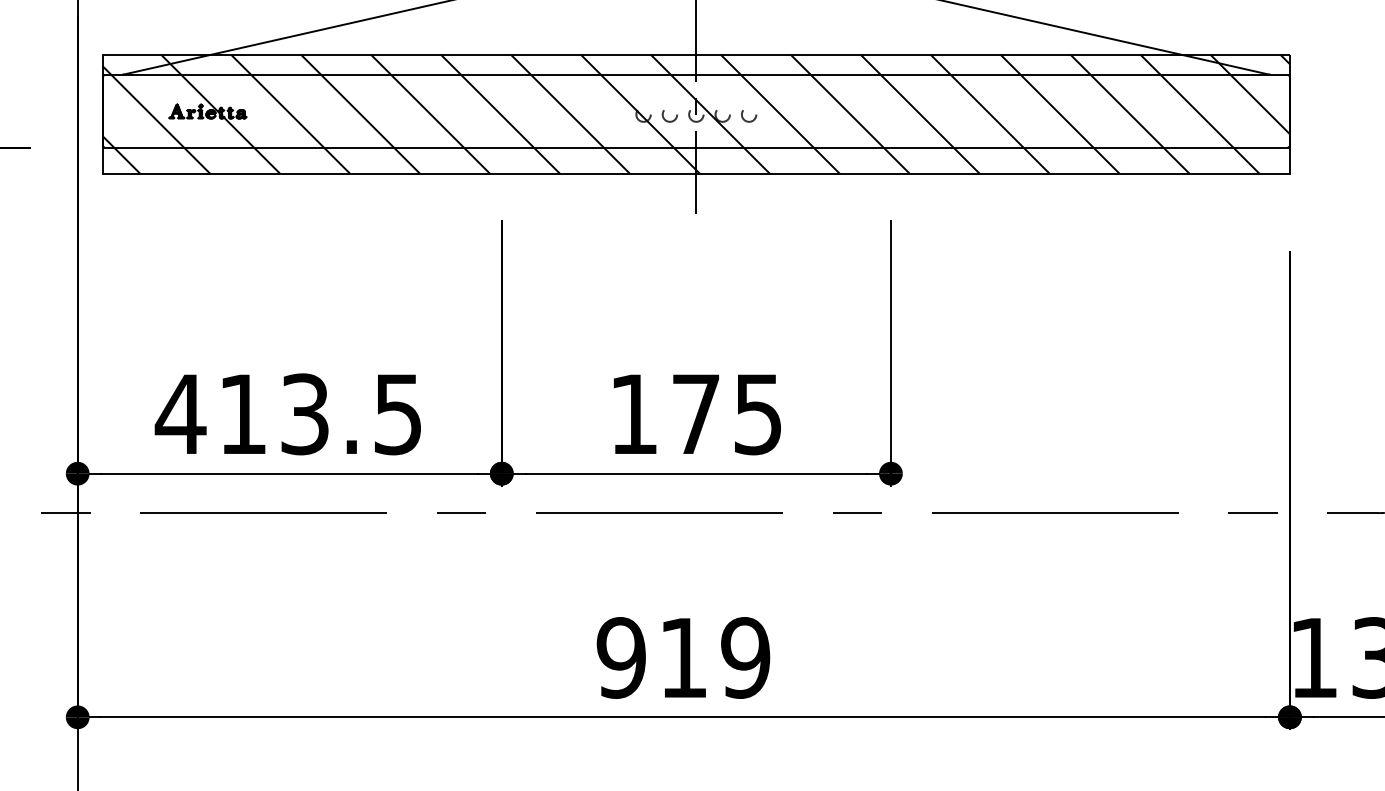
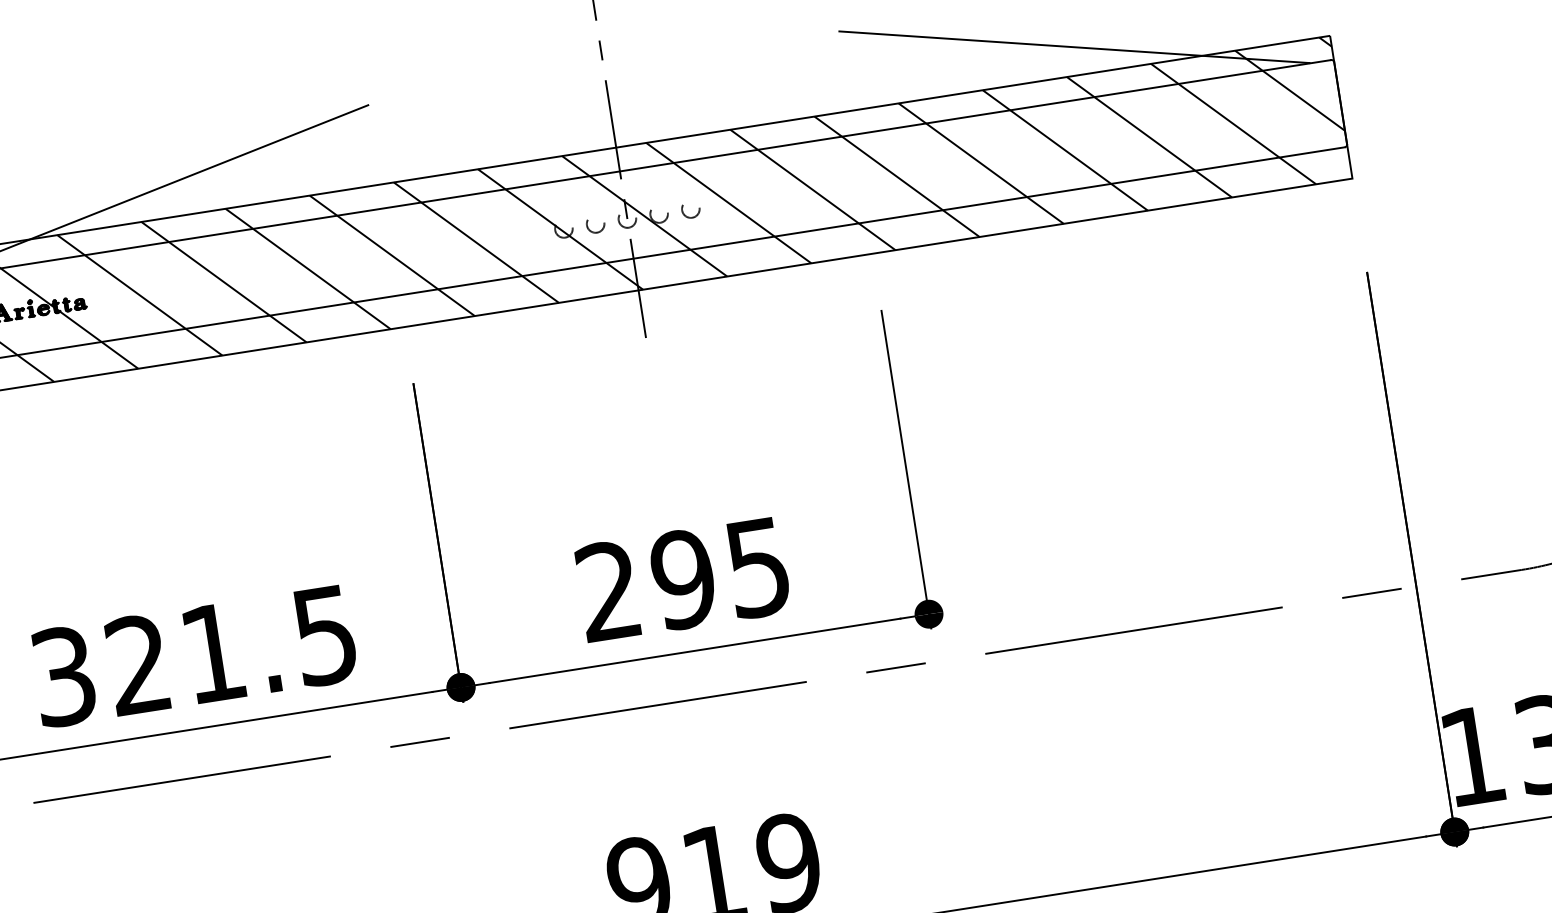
text: (241, 414) -> (136, 665), 413.5 -> 321.5
text: (665, 414) -> (646, 585), 175 -> 295

